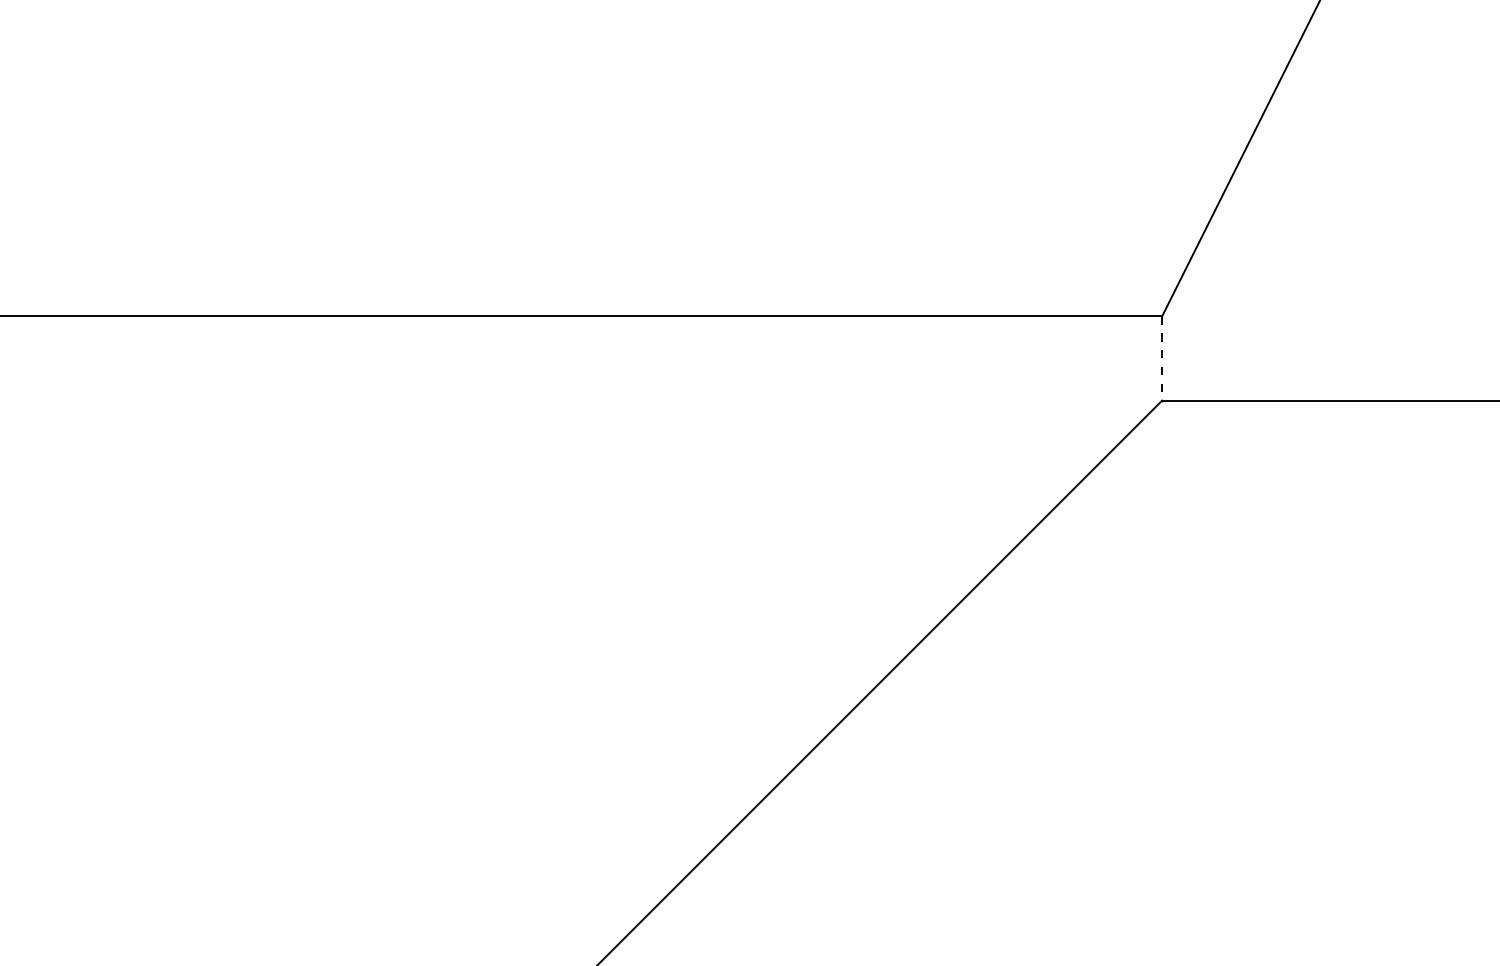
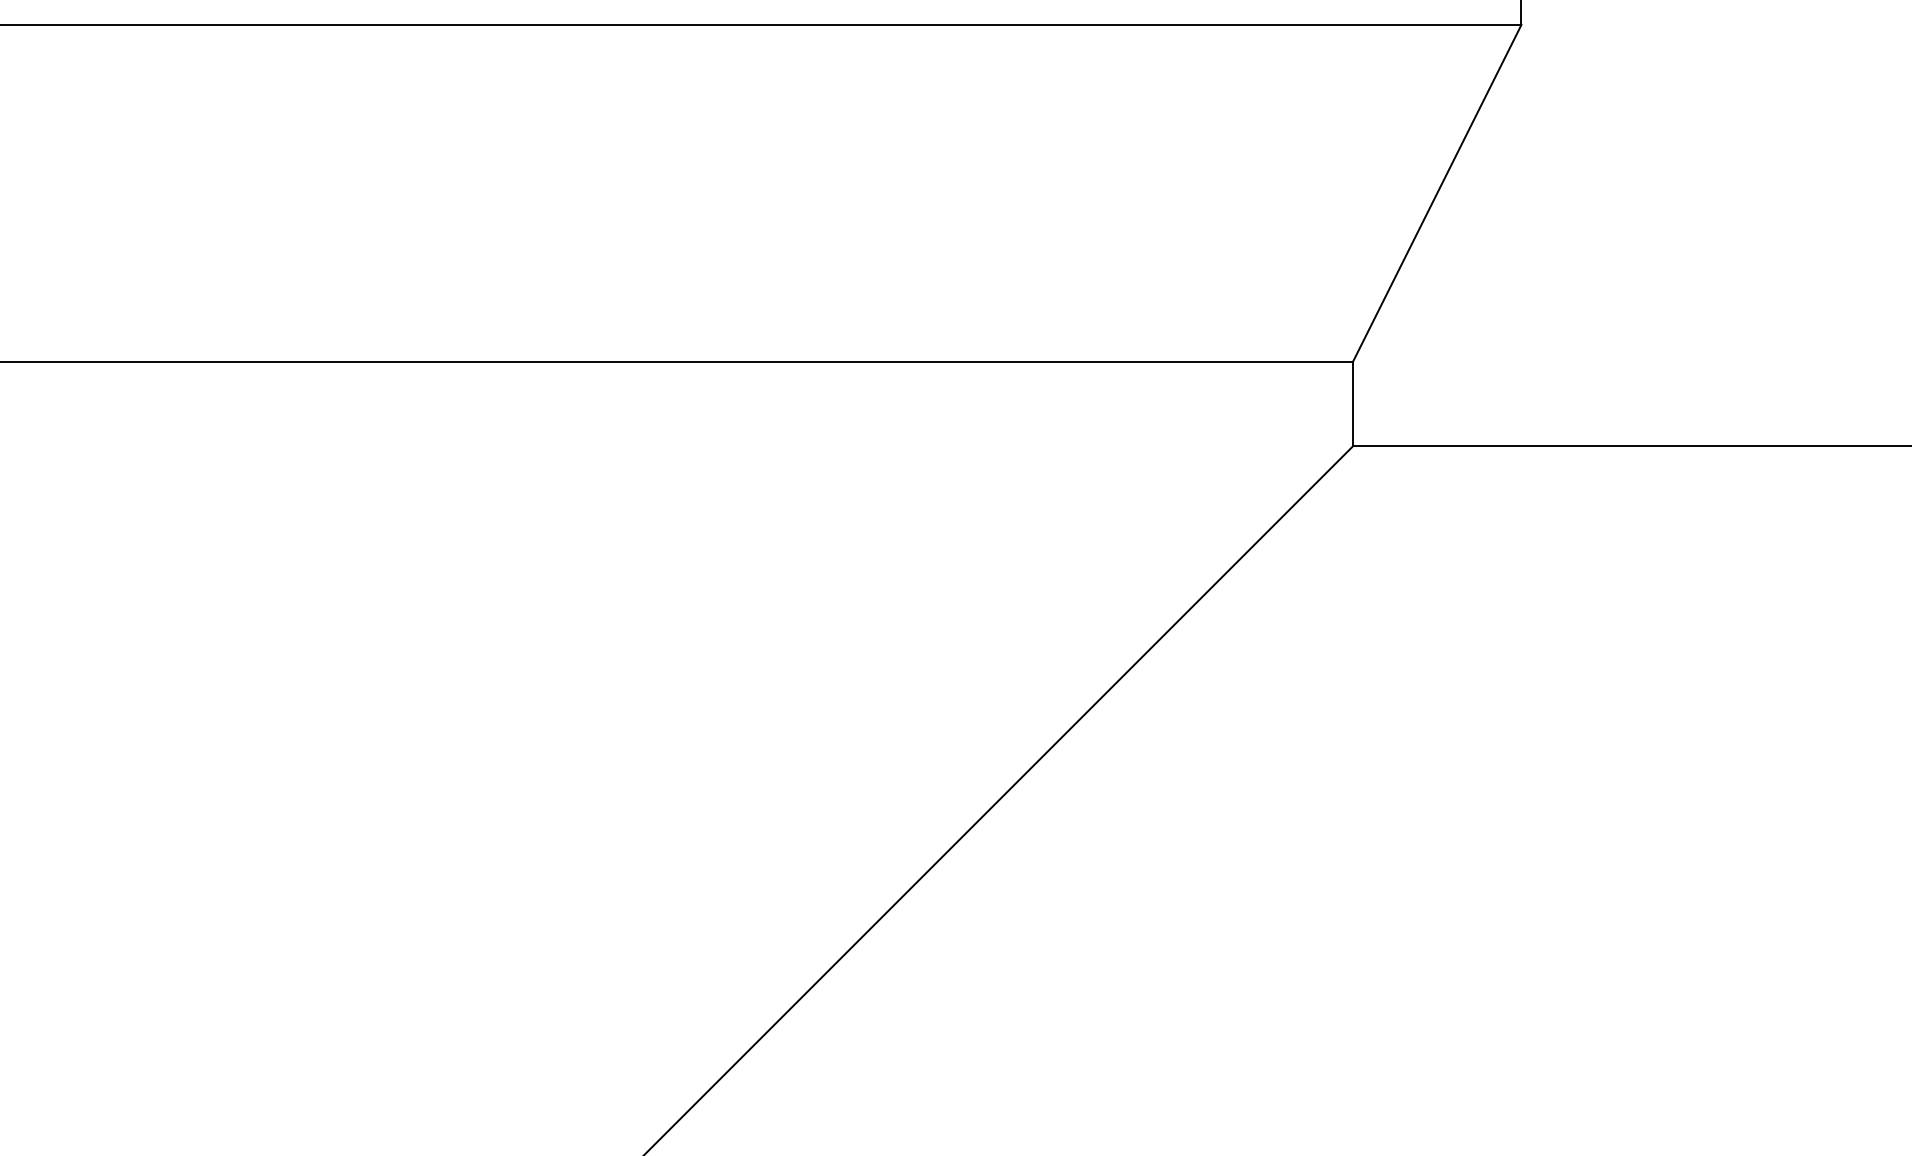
line: (1161, 358) -> (1352, 404), dashed -> solid

